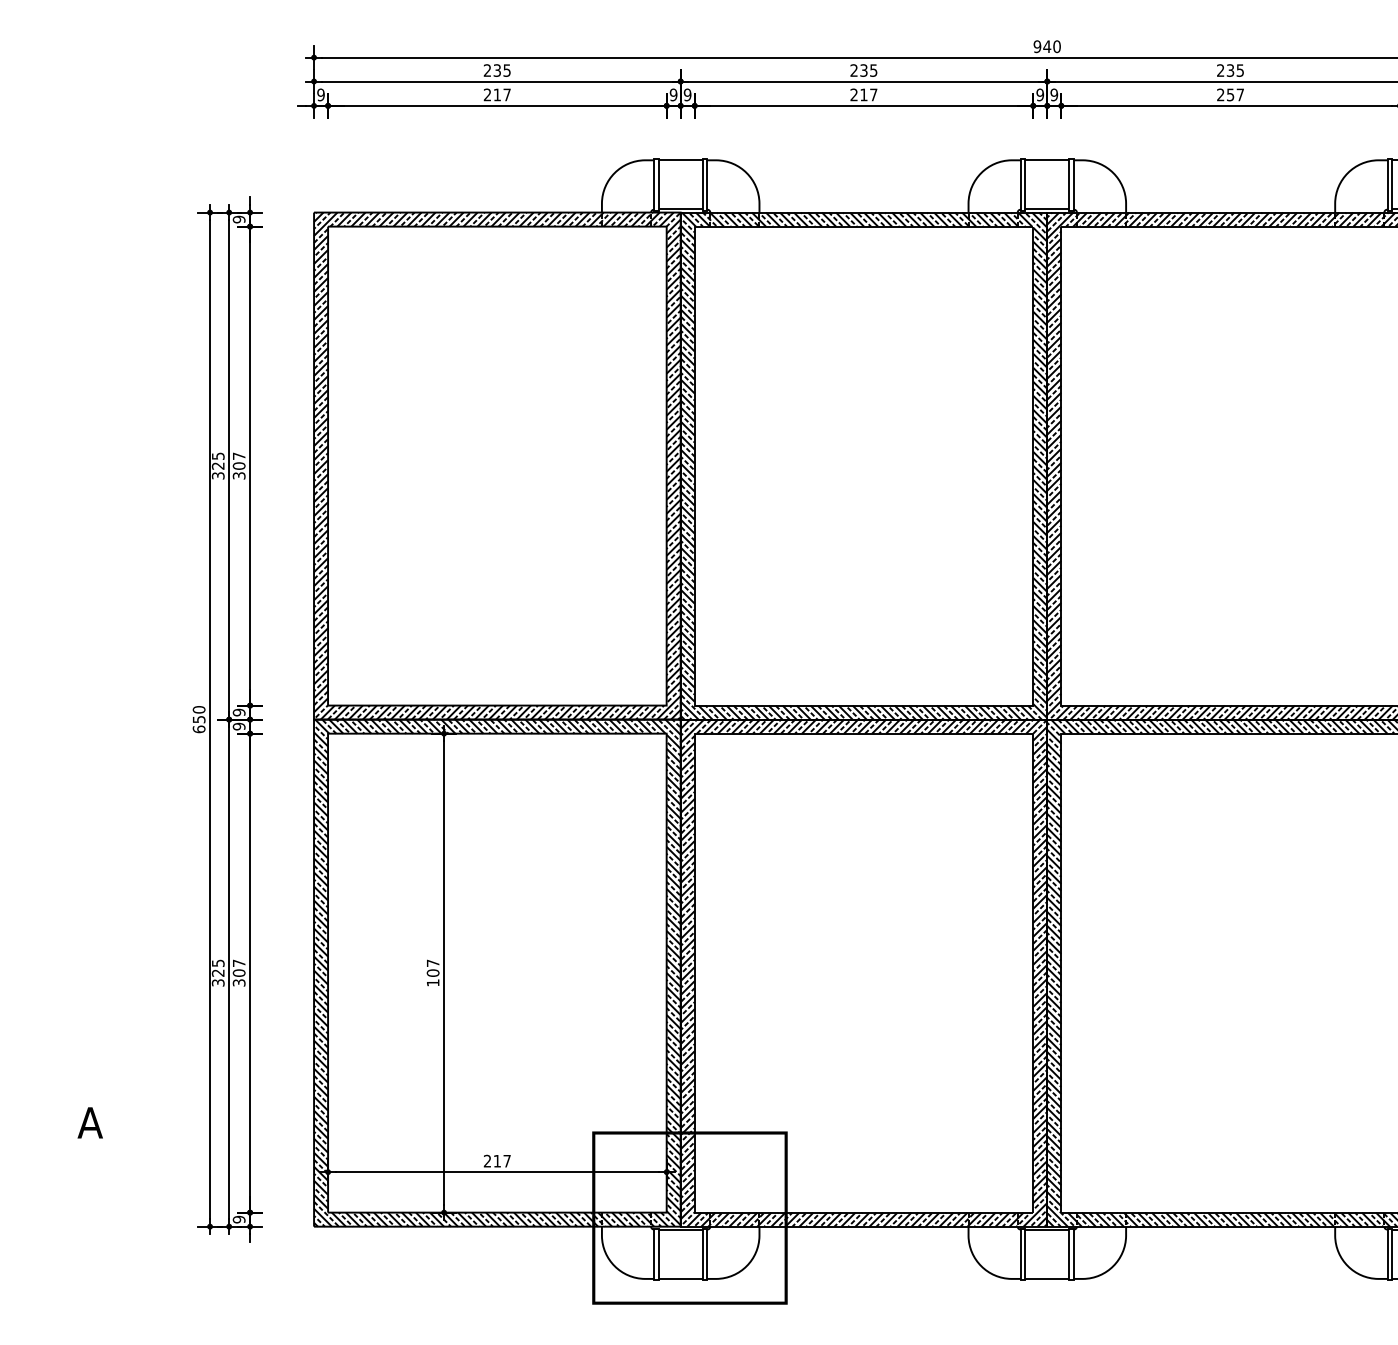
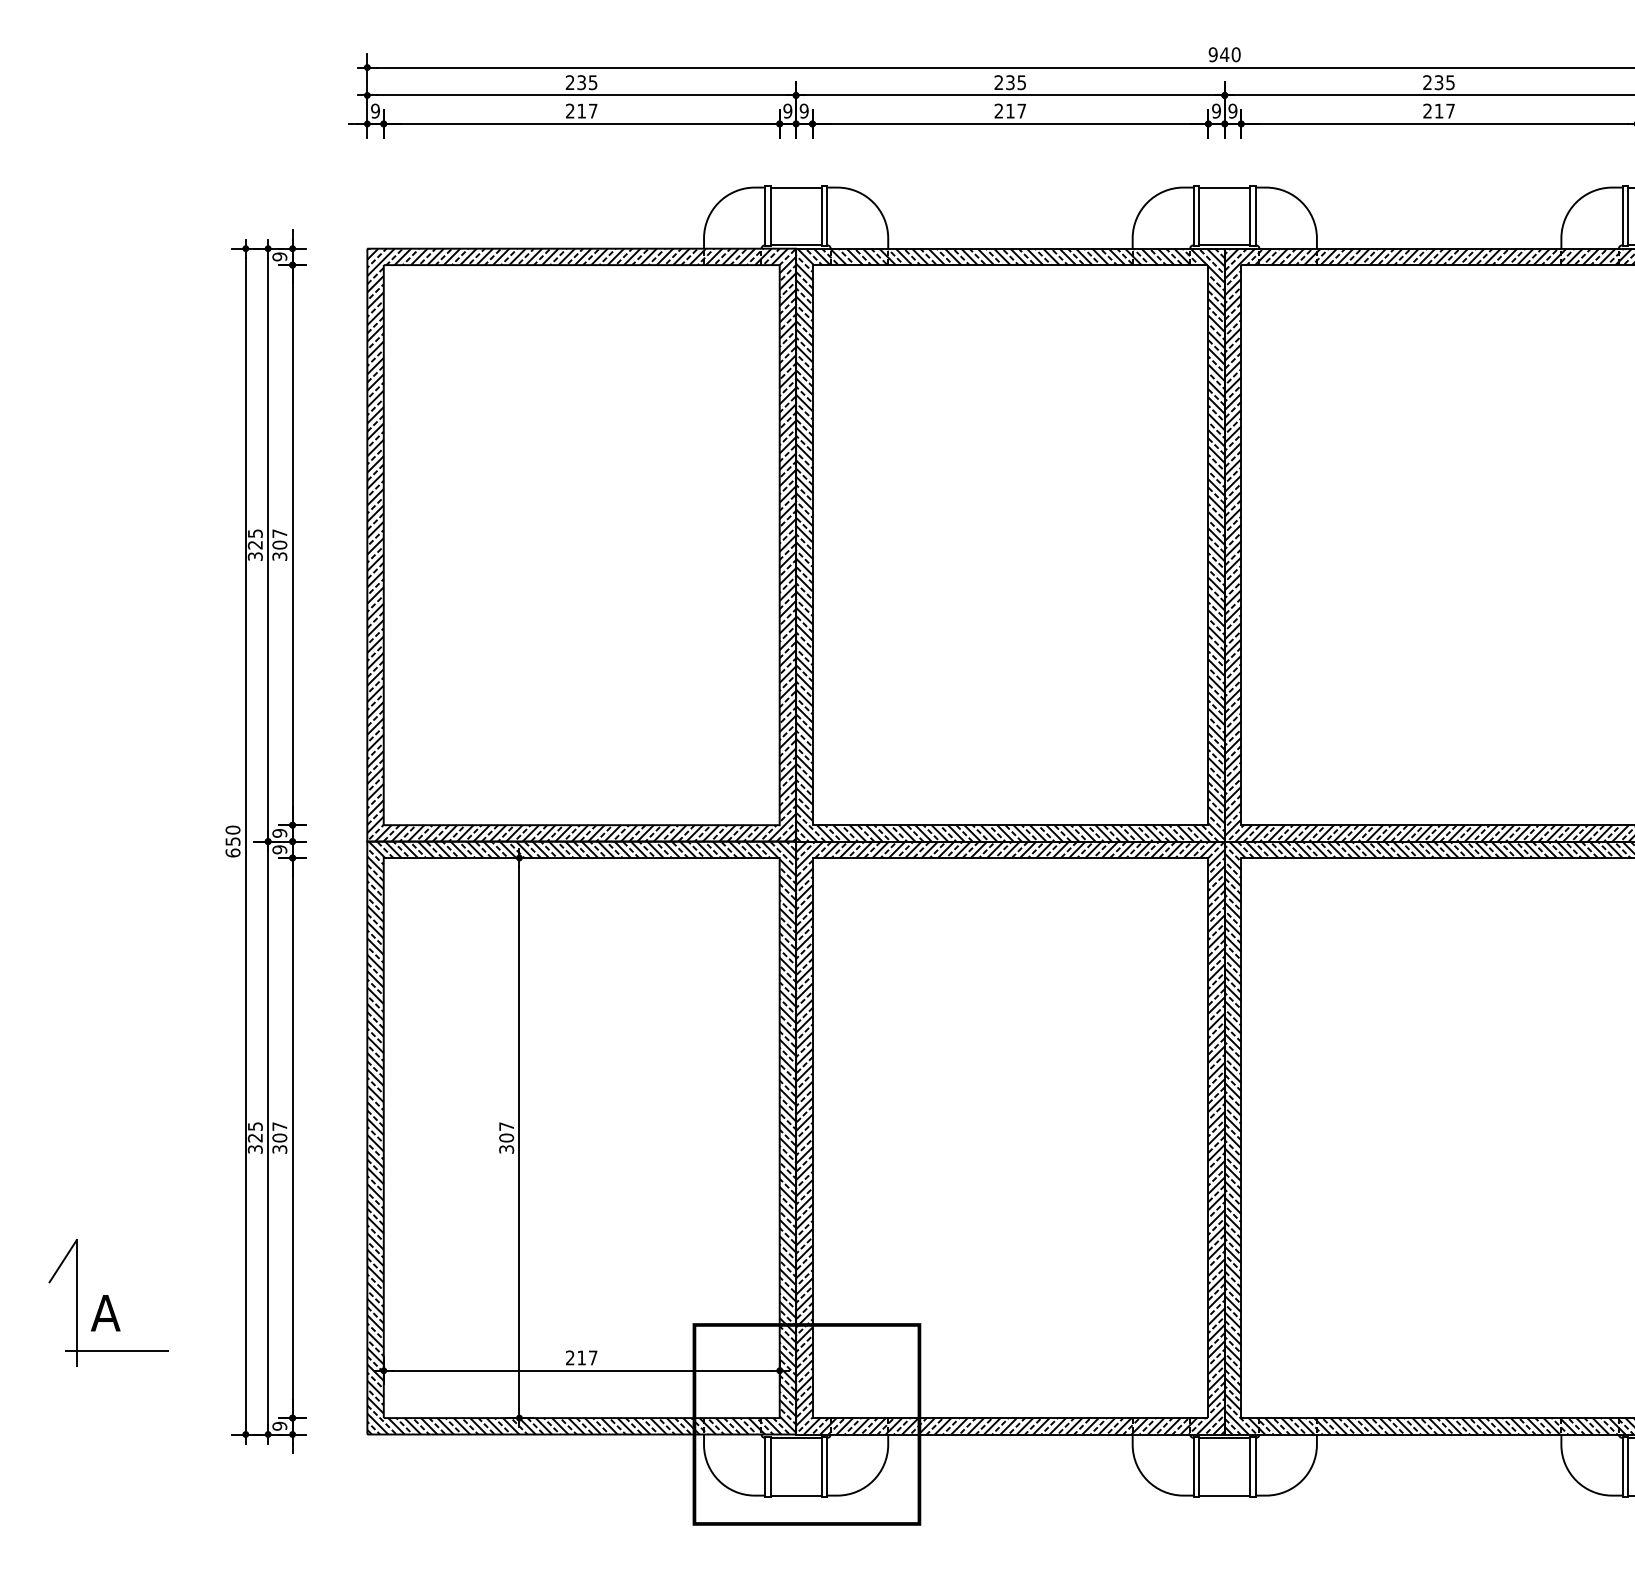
text: (1230, 94) -> (1438, 110), 257 -> 217
text: (433, 982) -> (506, 1149), 107 -> 307
part: (66, 1113) -> (77, 1302), added

